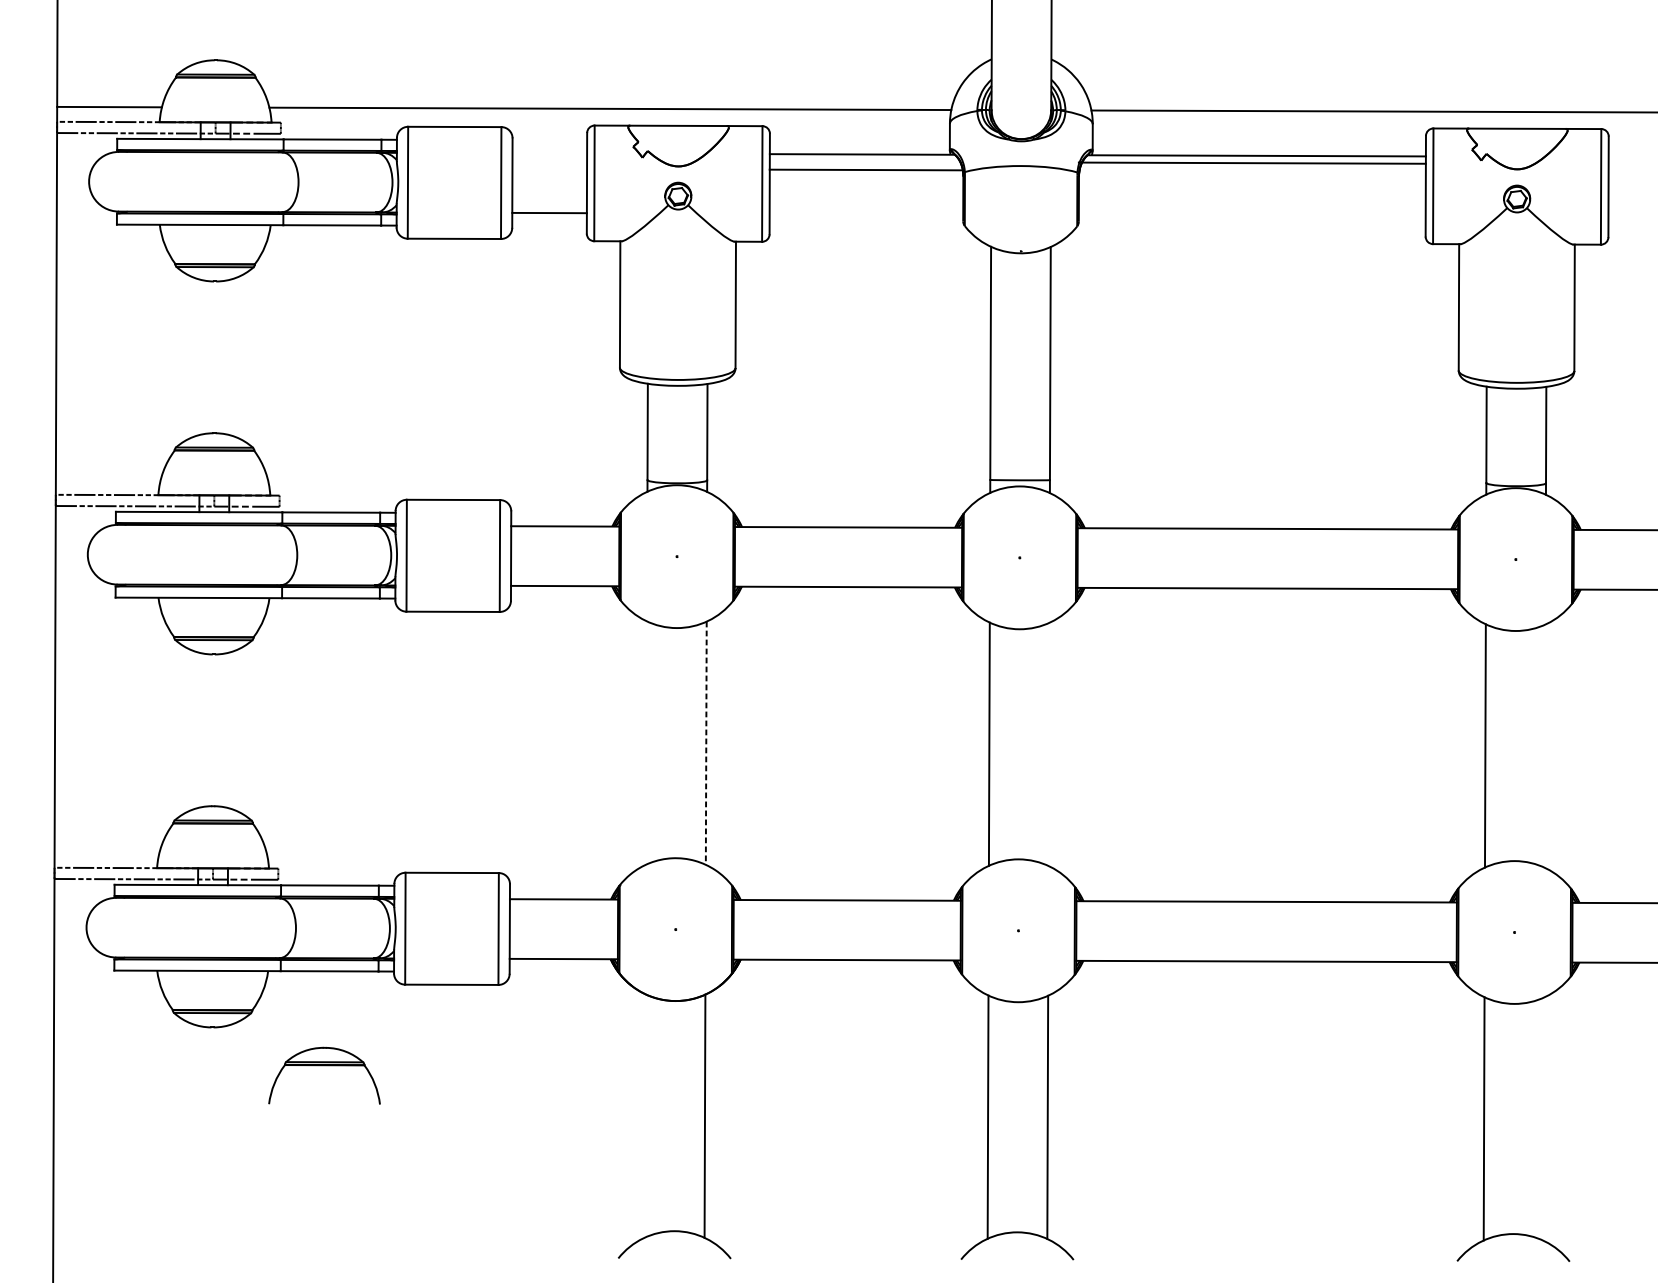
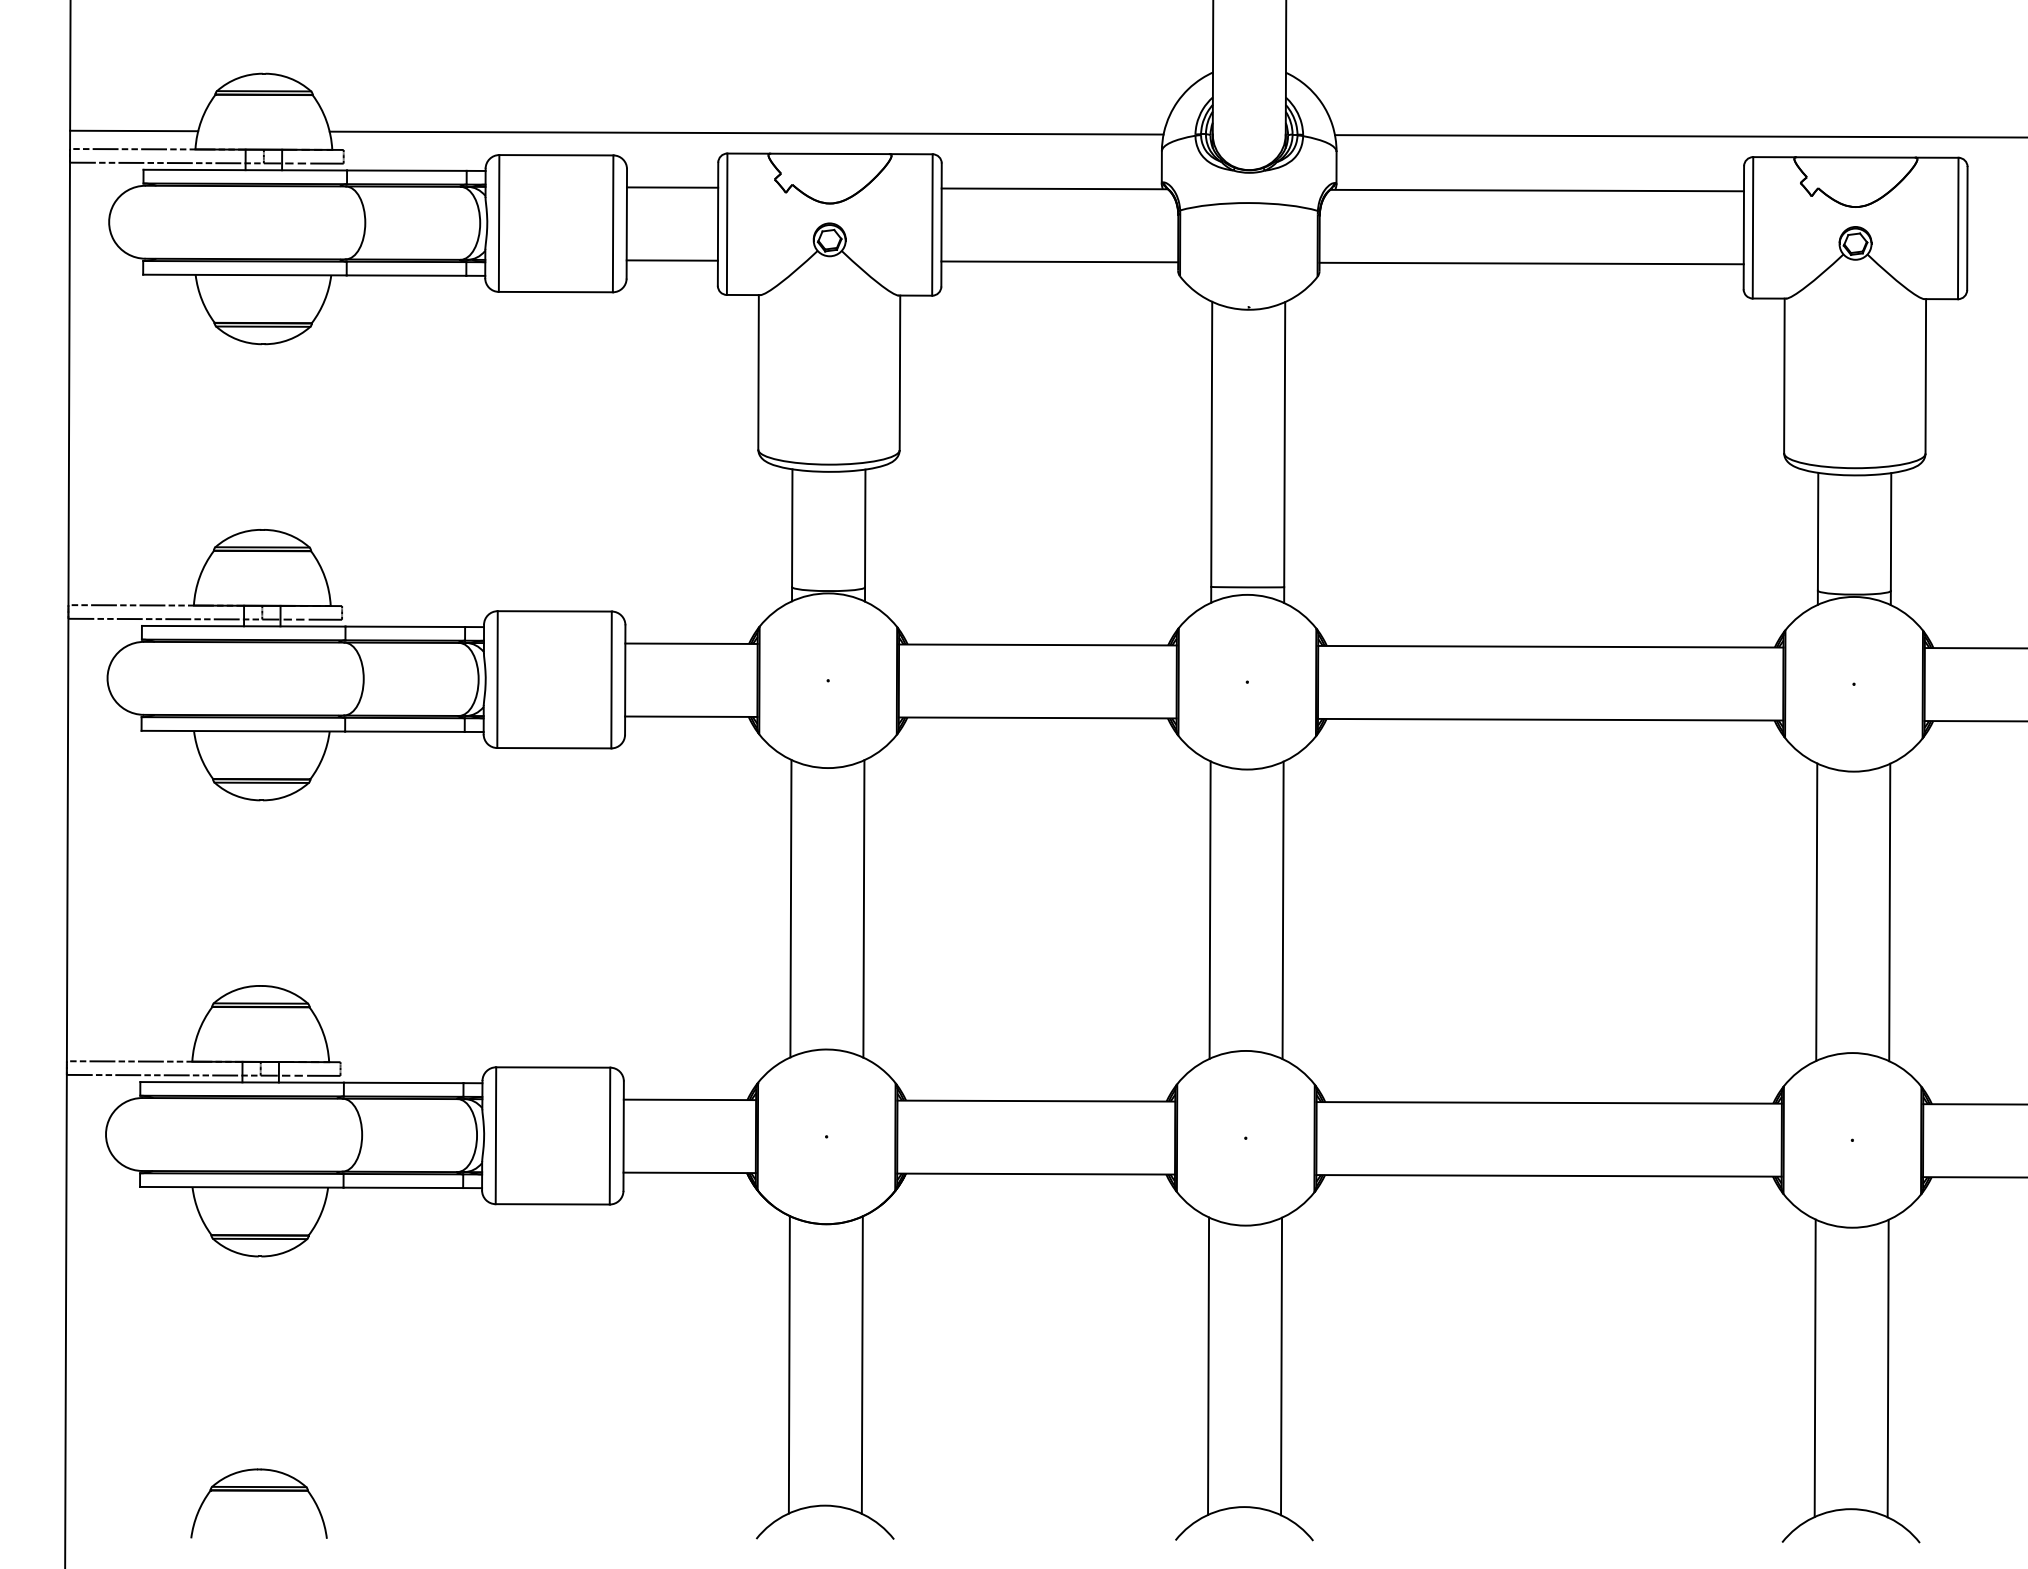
line: (549, 153) -> (672, 187), added
line: (1252, 163) -> (1531, 263), moved
line: (866, 169) -> (1059, 261), moved
line: (646, 742) -> (790, 908), added
line: (705, 742) -> (863, 908), dashed -> solid
line: (1048, 744) -> (1282, 910), added
line: (1544, 746) -> (1889, 912), added
part: (324, 1065) -> (258, 1491), moved
line: (644, 1115) -> (788, 1364), added
line: (1543, 1119) -> (1887, 1368), added

